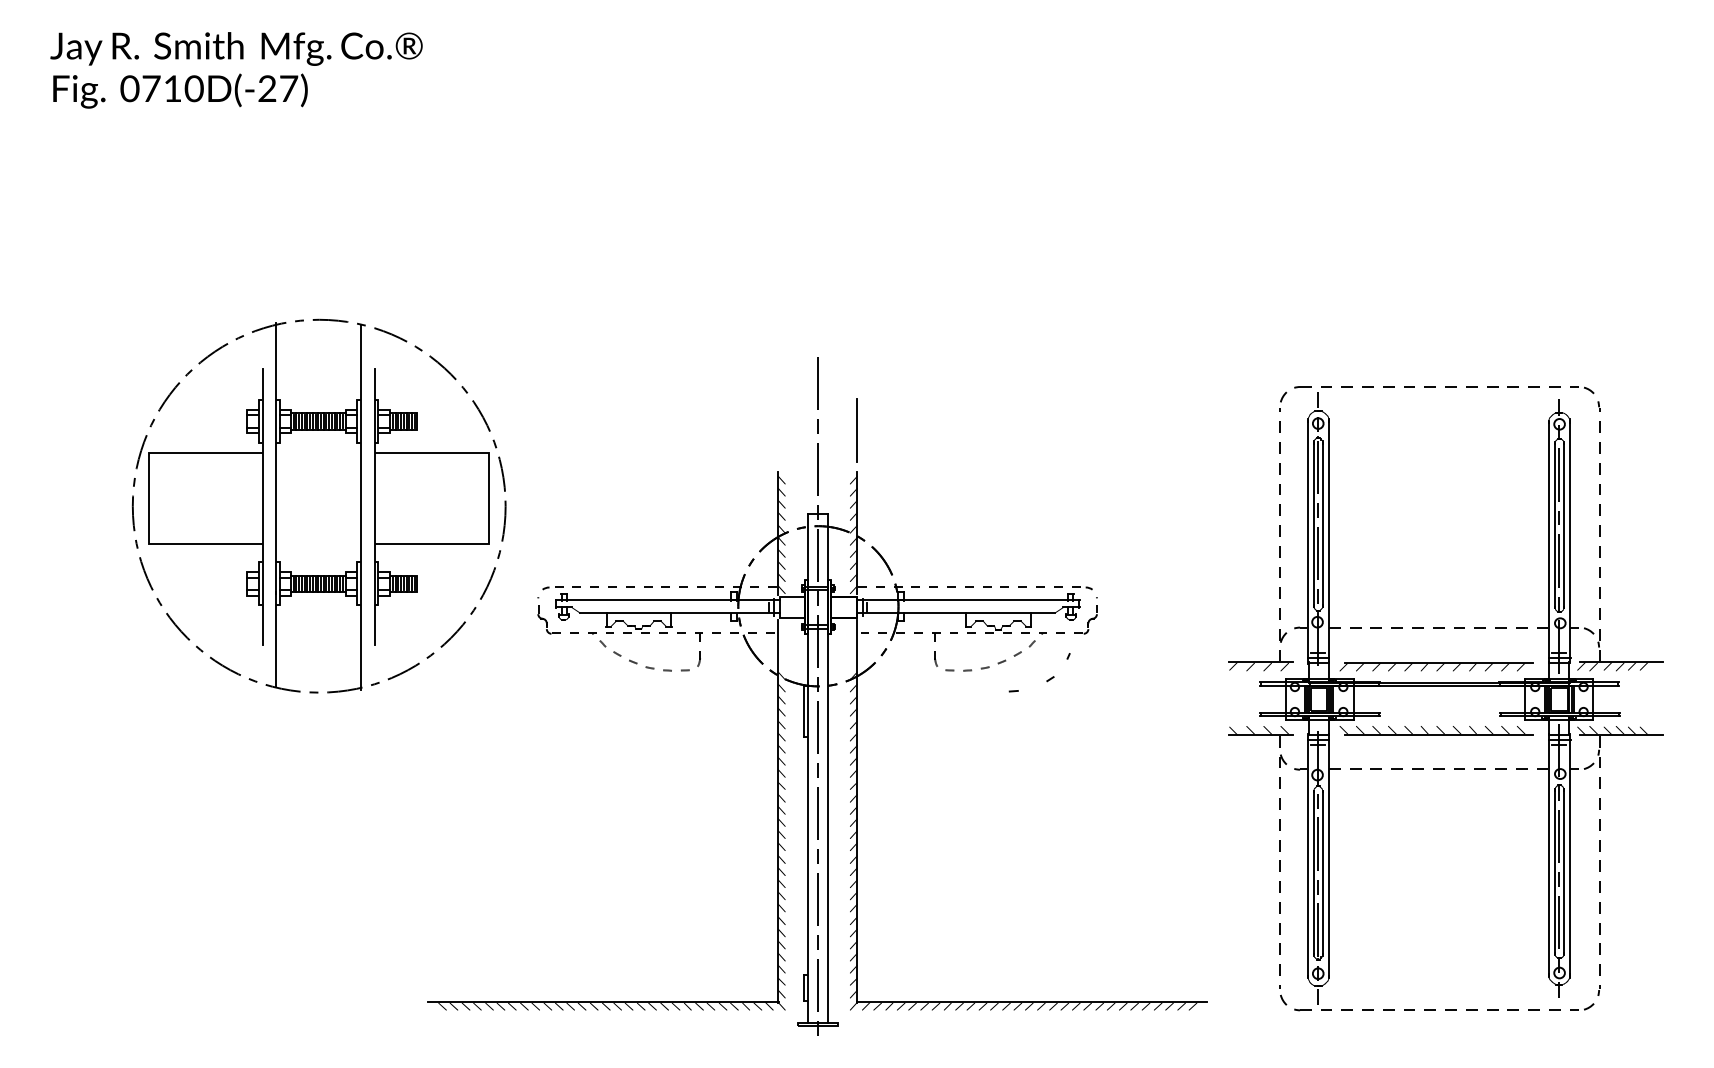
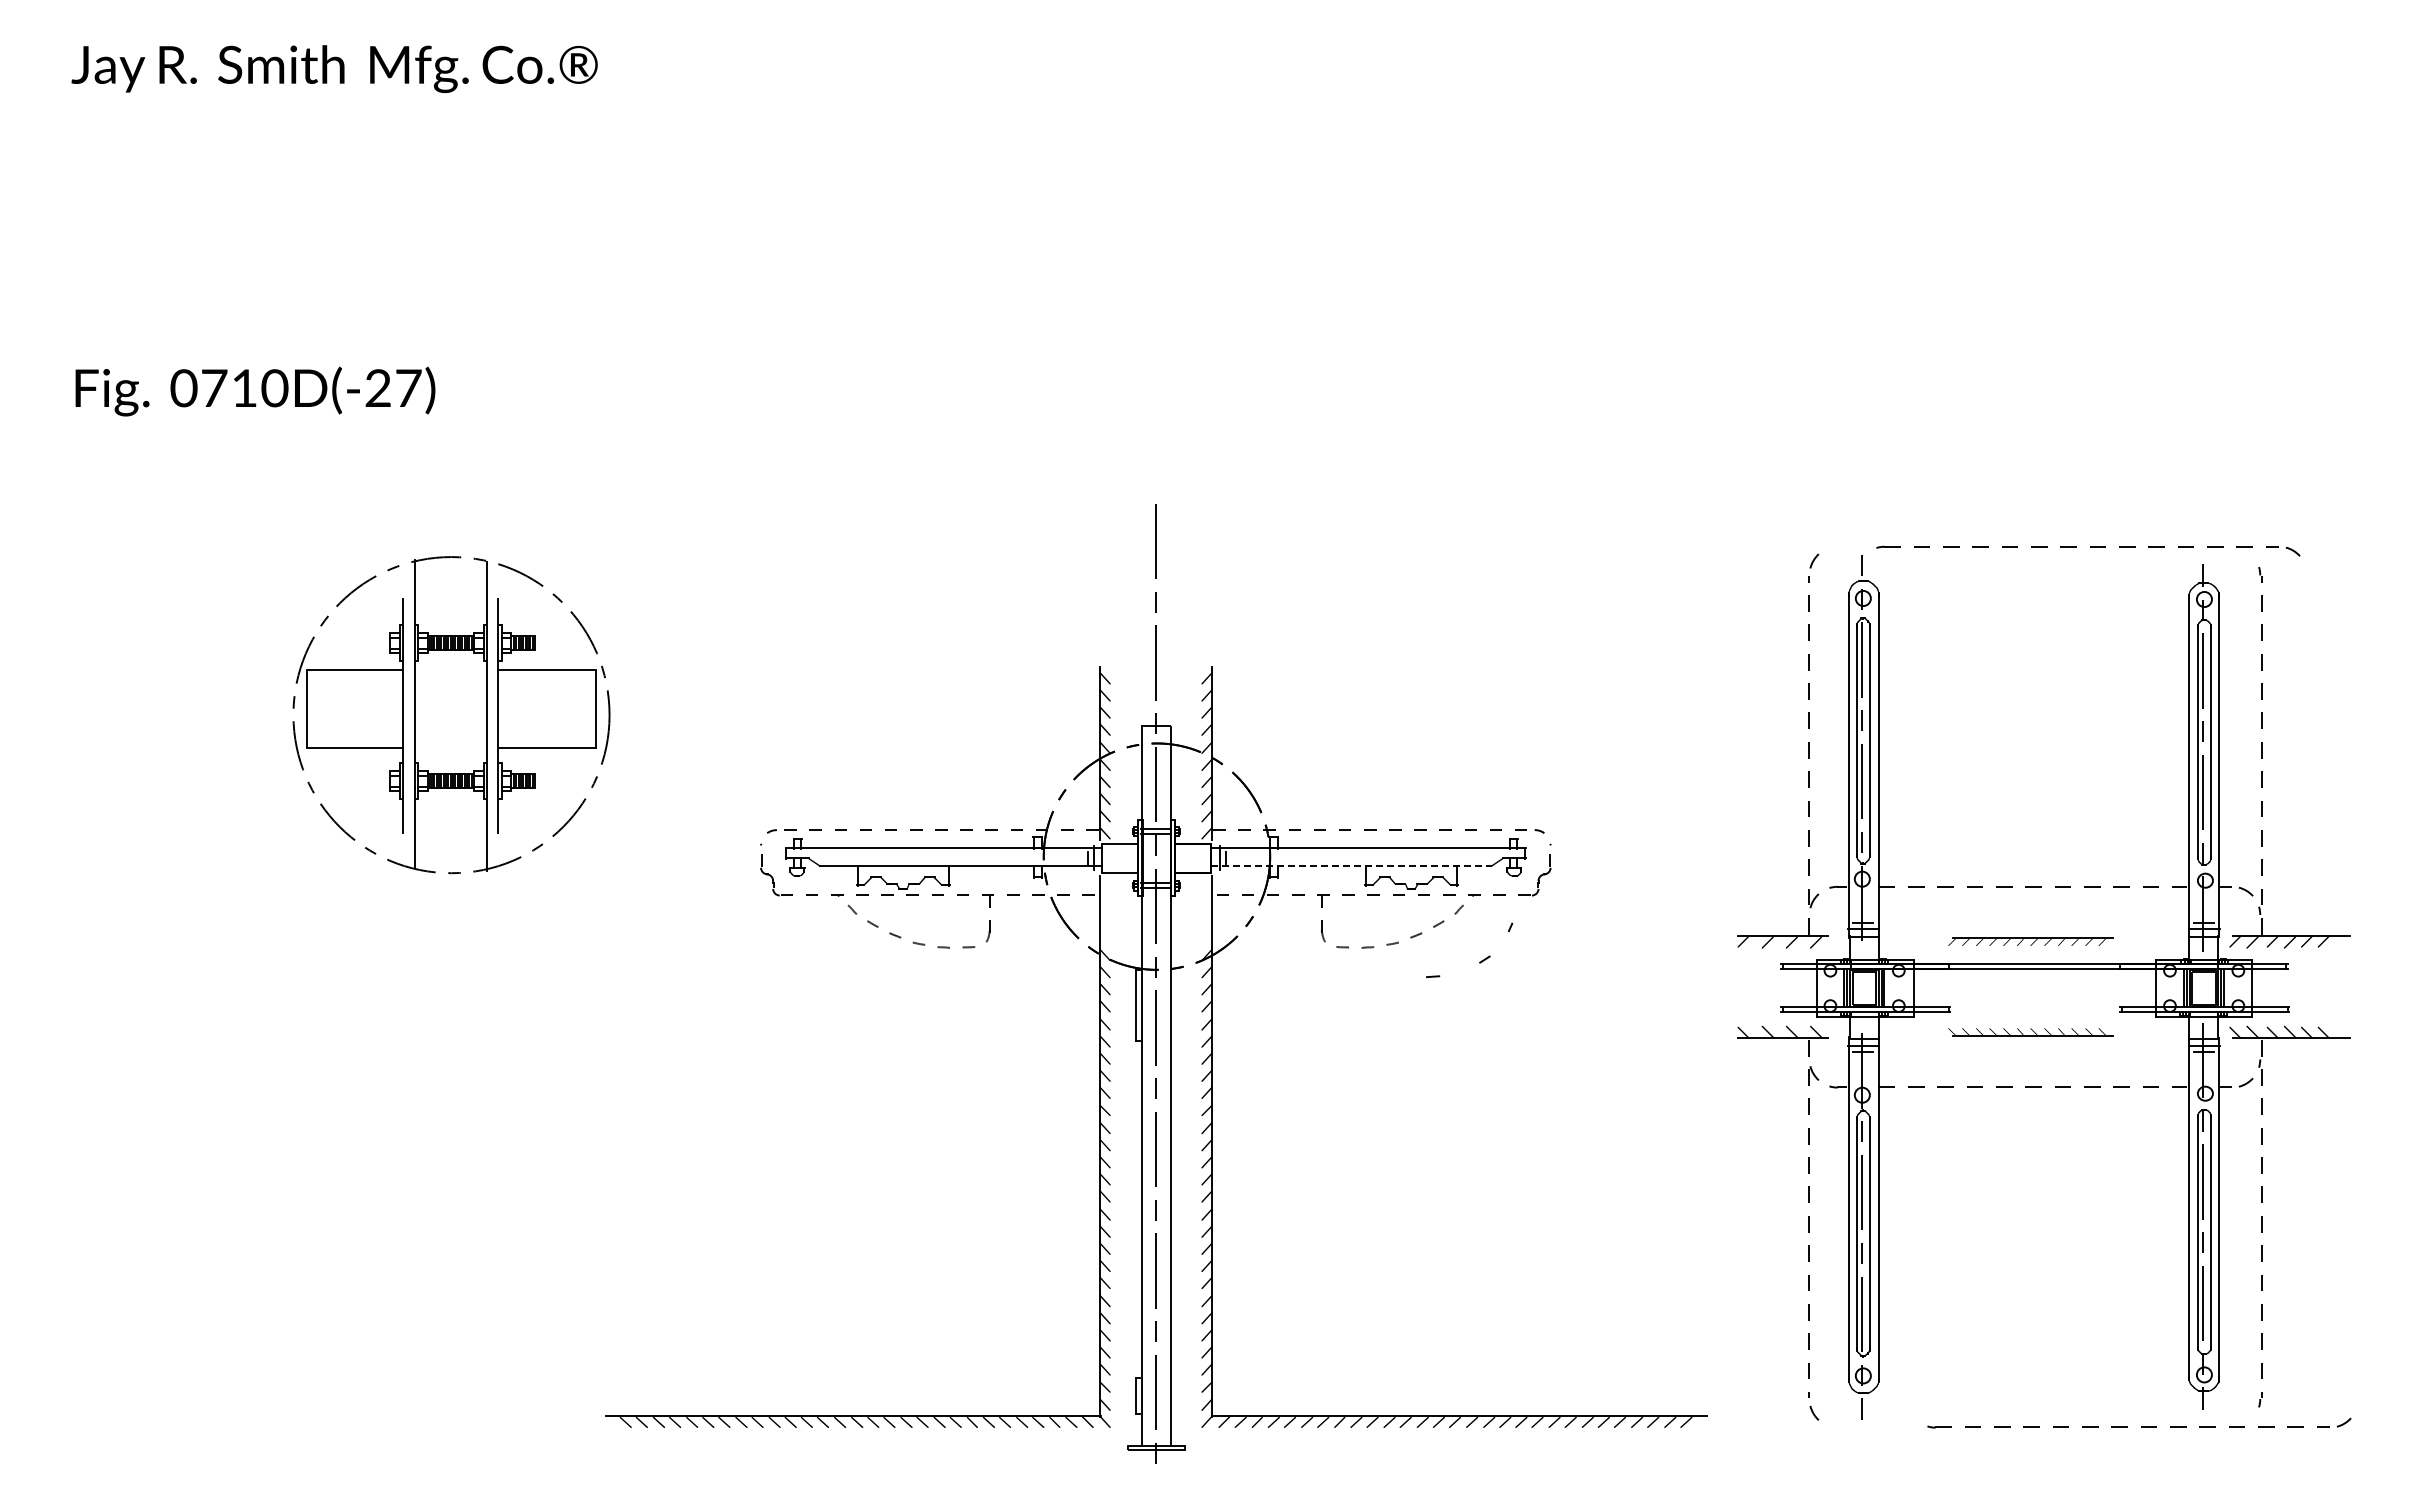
text: (180, 91) -> (255, 391), moved
part: (1444, 389) -> (2088, 550), moved
line: (856, 429) -> (1210, 607), removed
part: (319, 505) -> (451, 714), size x0.6
line: (956, 613) -> (1352, 866), solid -> dashed
part: (1436, 666) -> (2030, 941), size x0.6
part: (1436, 730) -> (2030, 1031), size x0.6
part: (1444, 1006) -> (2139, 1422), moved

